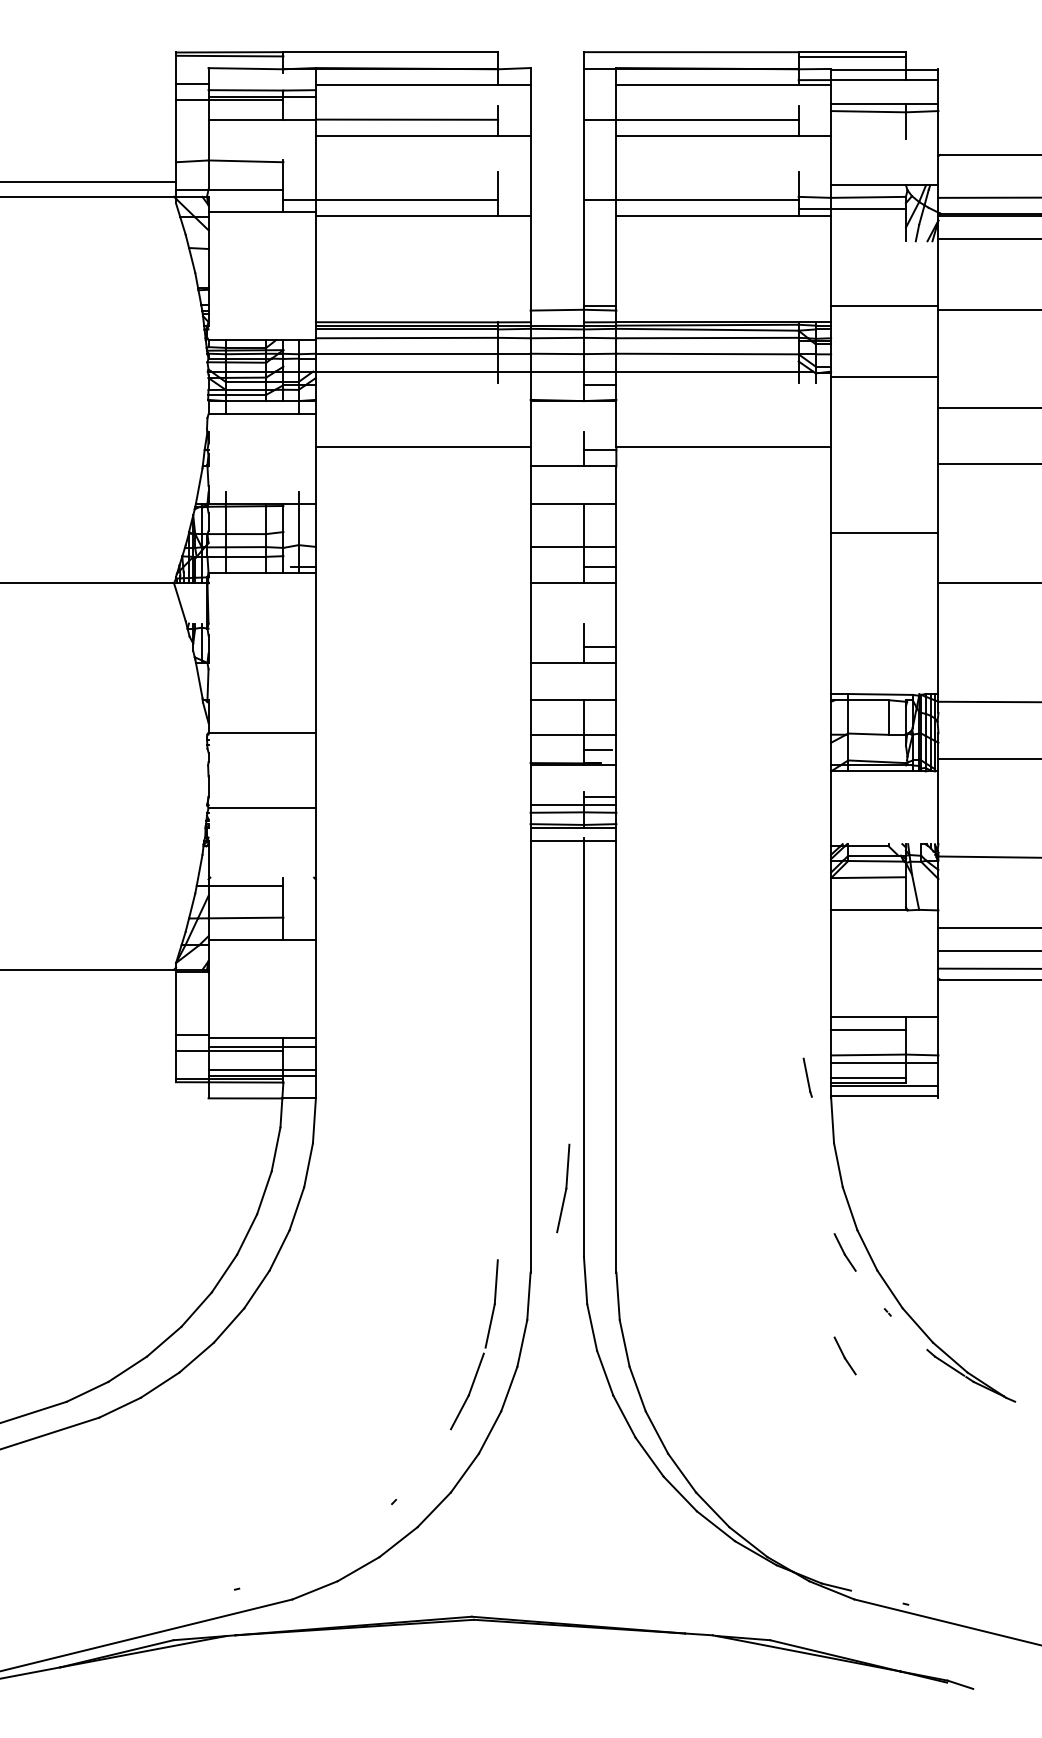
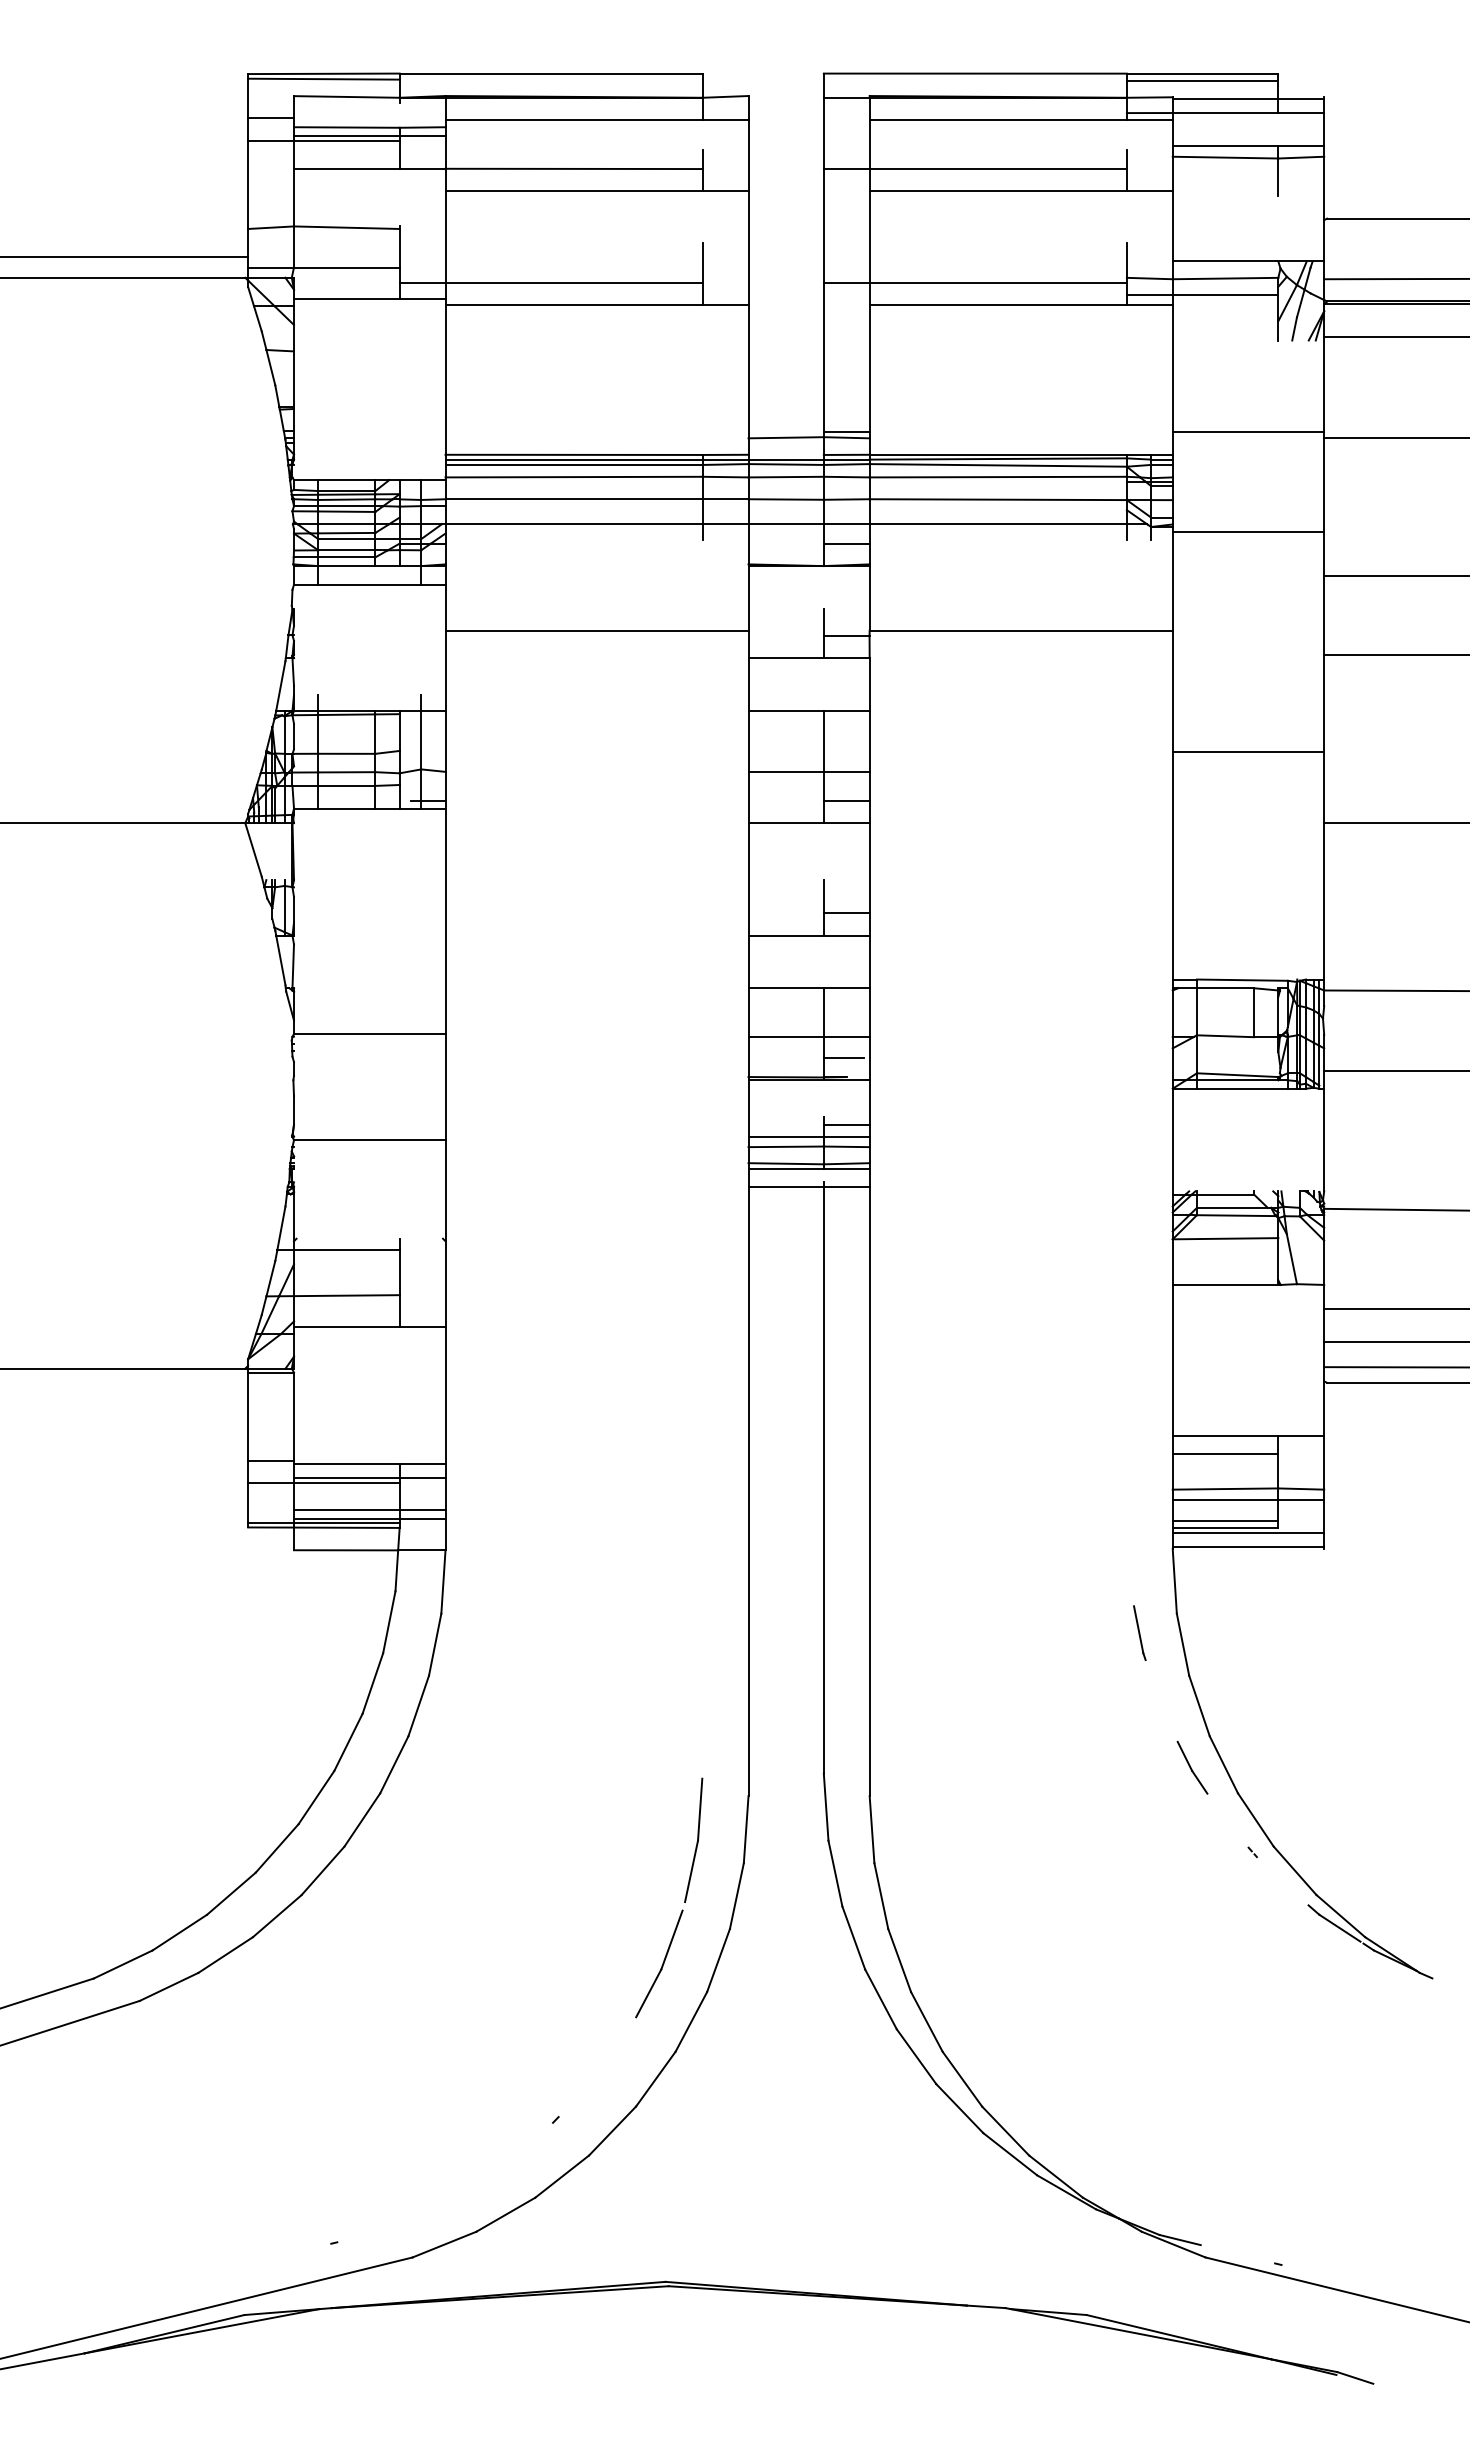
line: (807, 1077) -> (1139, 1632), moved
part: (563, 1187) -> (794, 1676), removed
part: (845, 1355) -> (1192, 1913), removed

